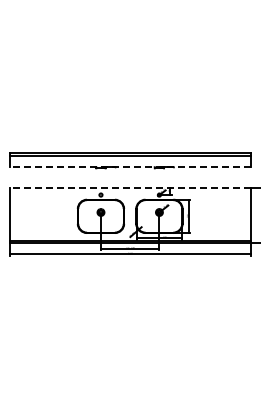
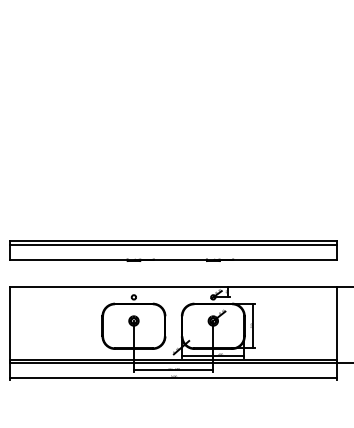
line: (130, 167) -> (174, 259), dashed -> solid
line: (130, 187) -> (174, 287), dashed -> solid

